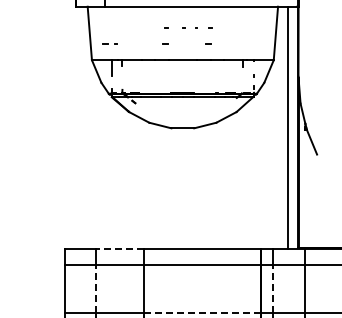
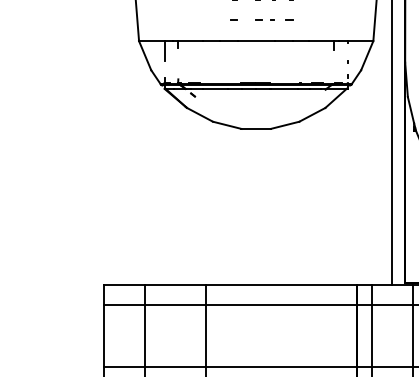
line: (108, 43) -> (263, 19), moved
line: (120, 249) -> (175, 285), dashed -> solid
line: (96, 288) -> (144, 335), dashed -> solid
line: (272, 288) -> (371, 335), dashed -> solid
line: (202, 313) -> (281, 367), dashed -> solid

